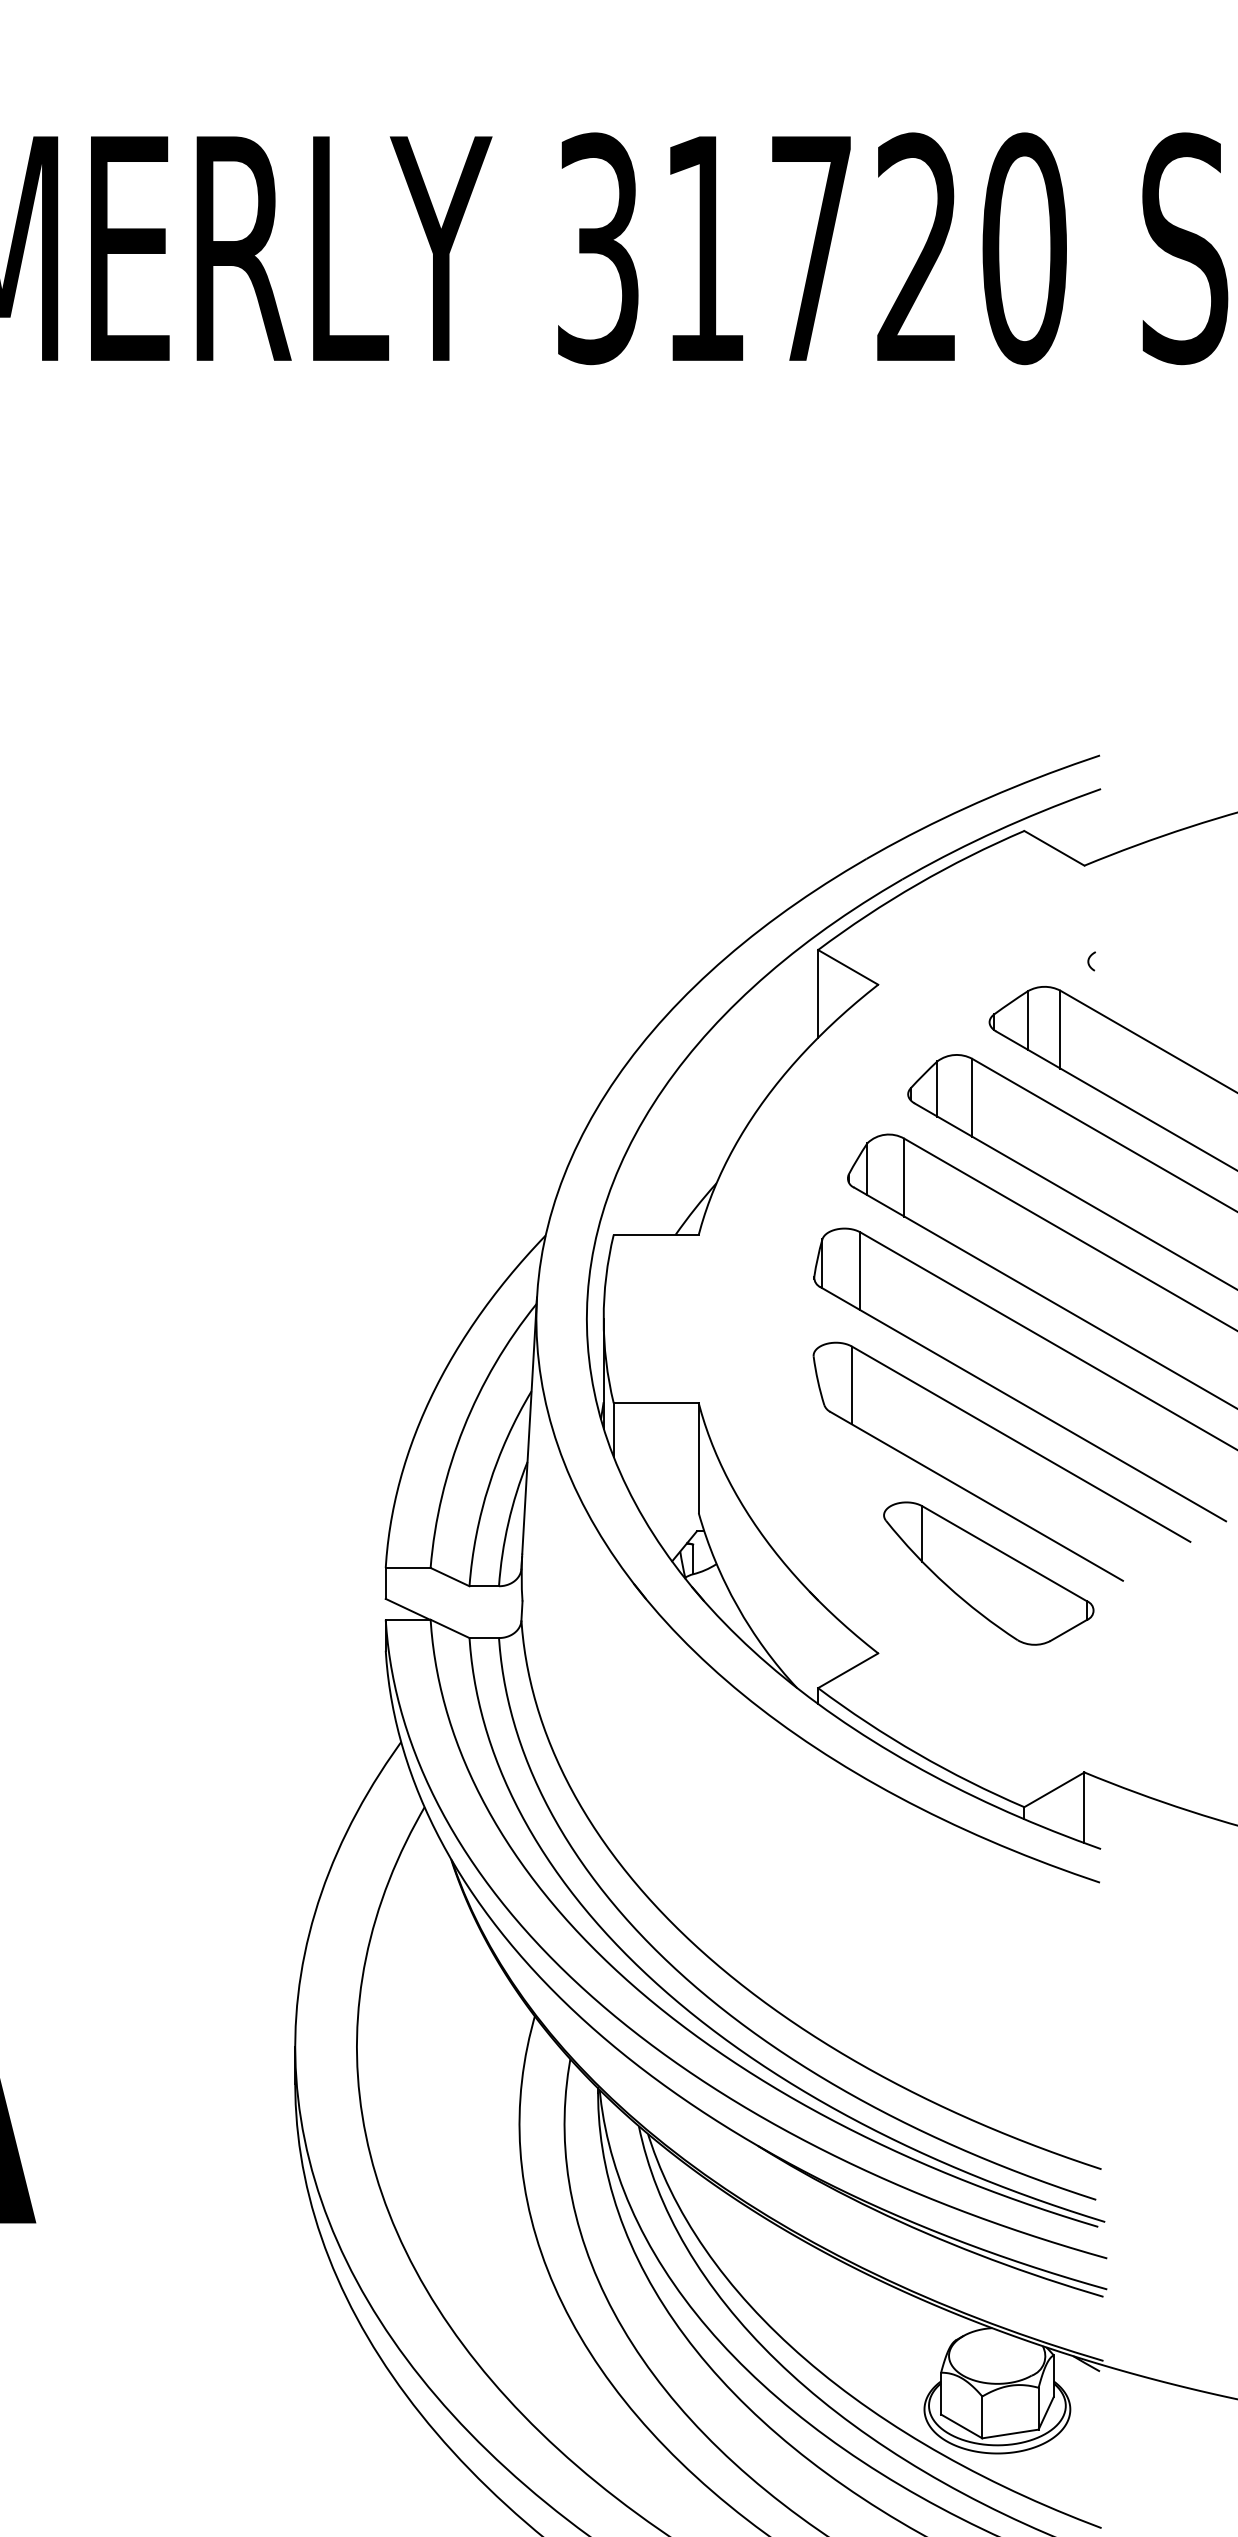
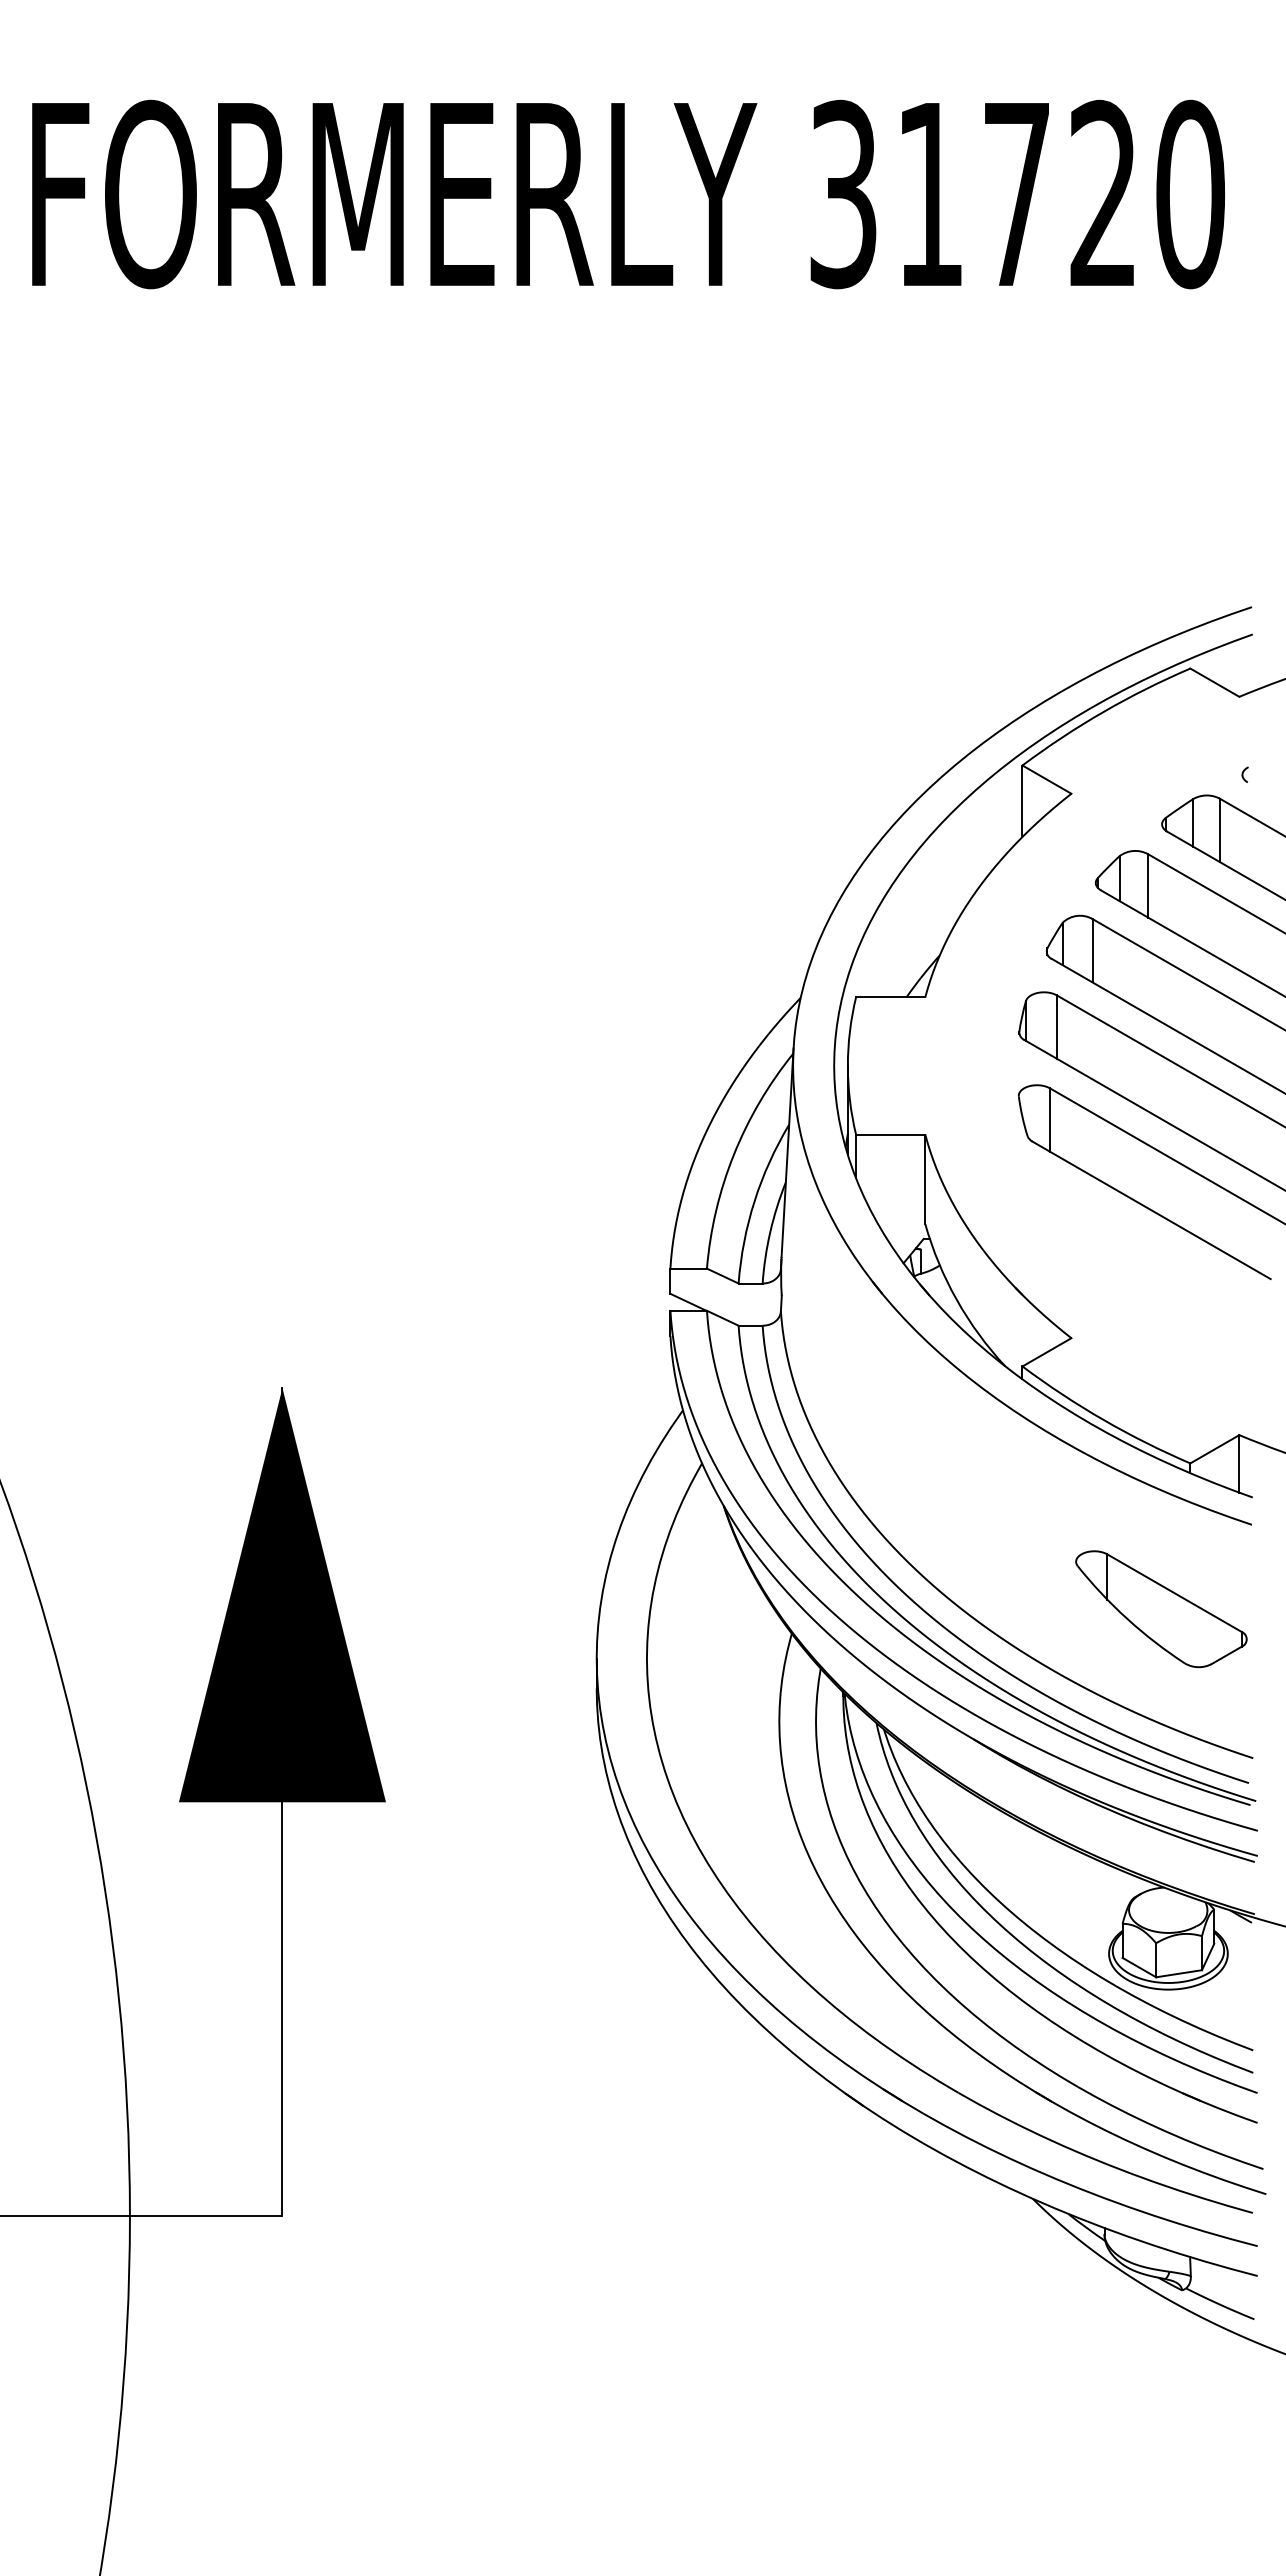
part: (988, 1573) -> (1161, 1609), moved

